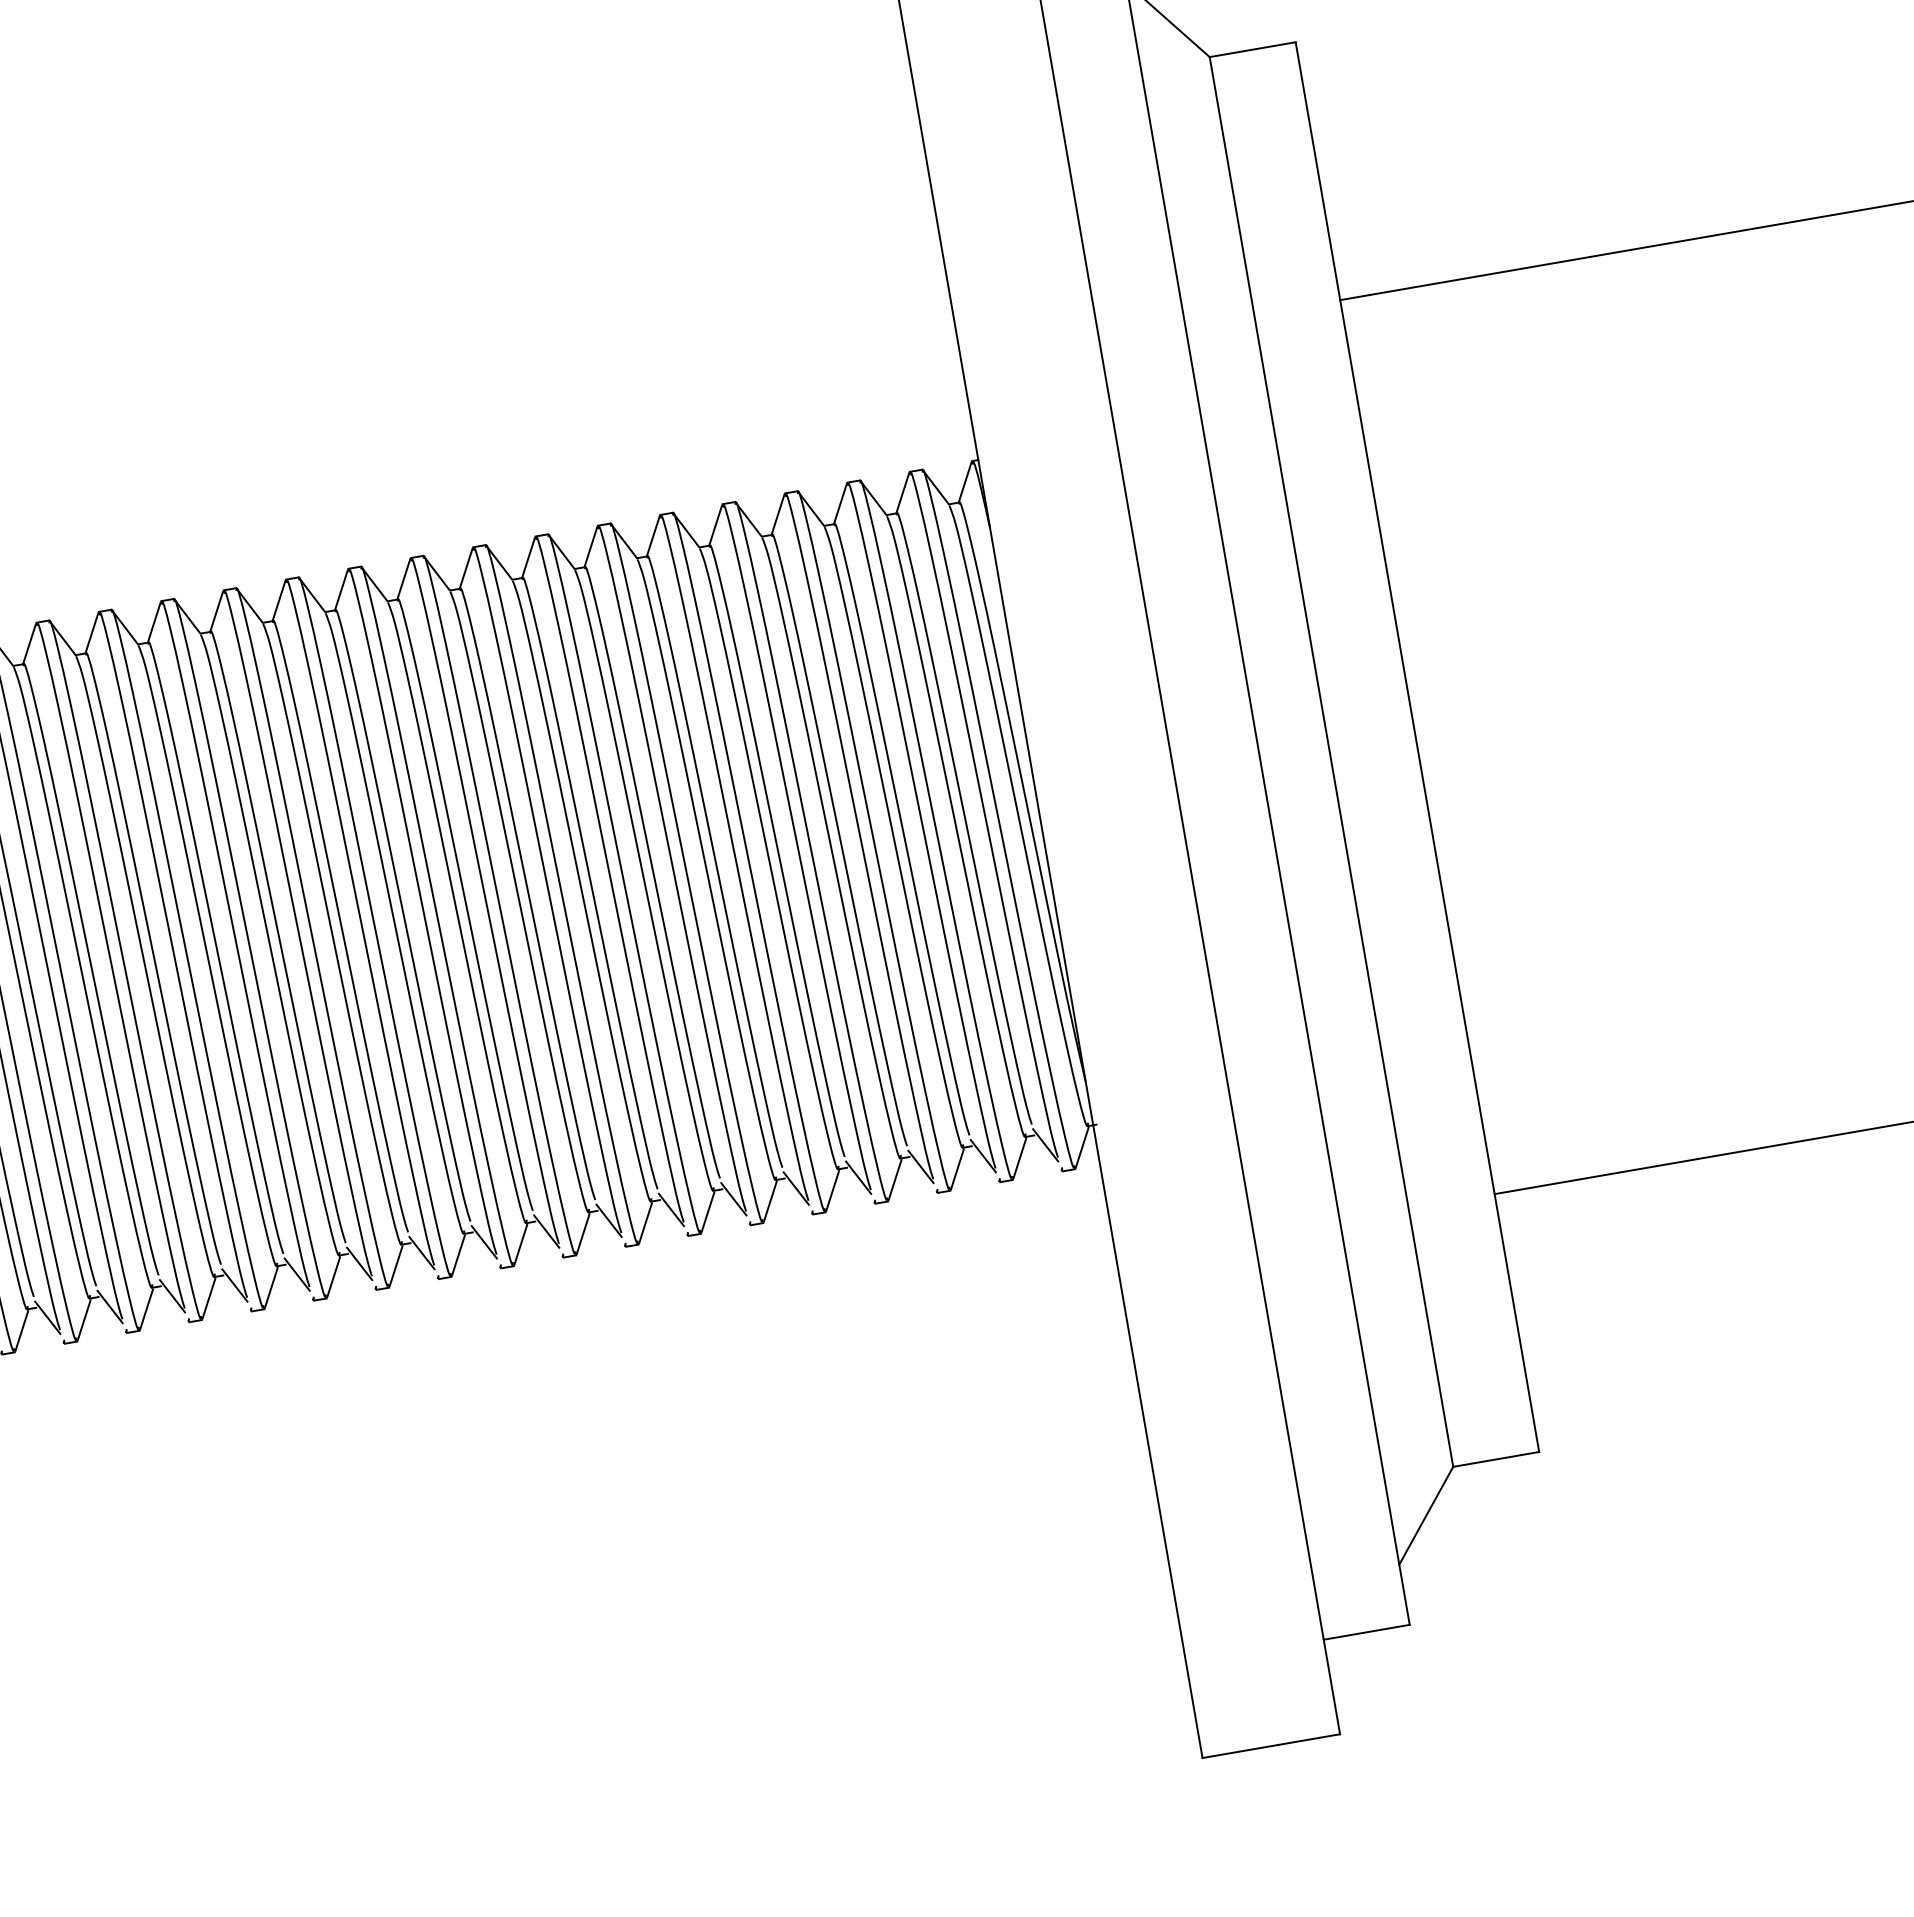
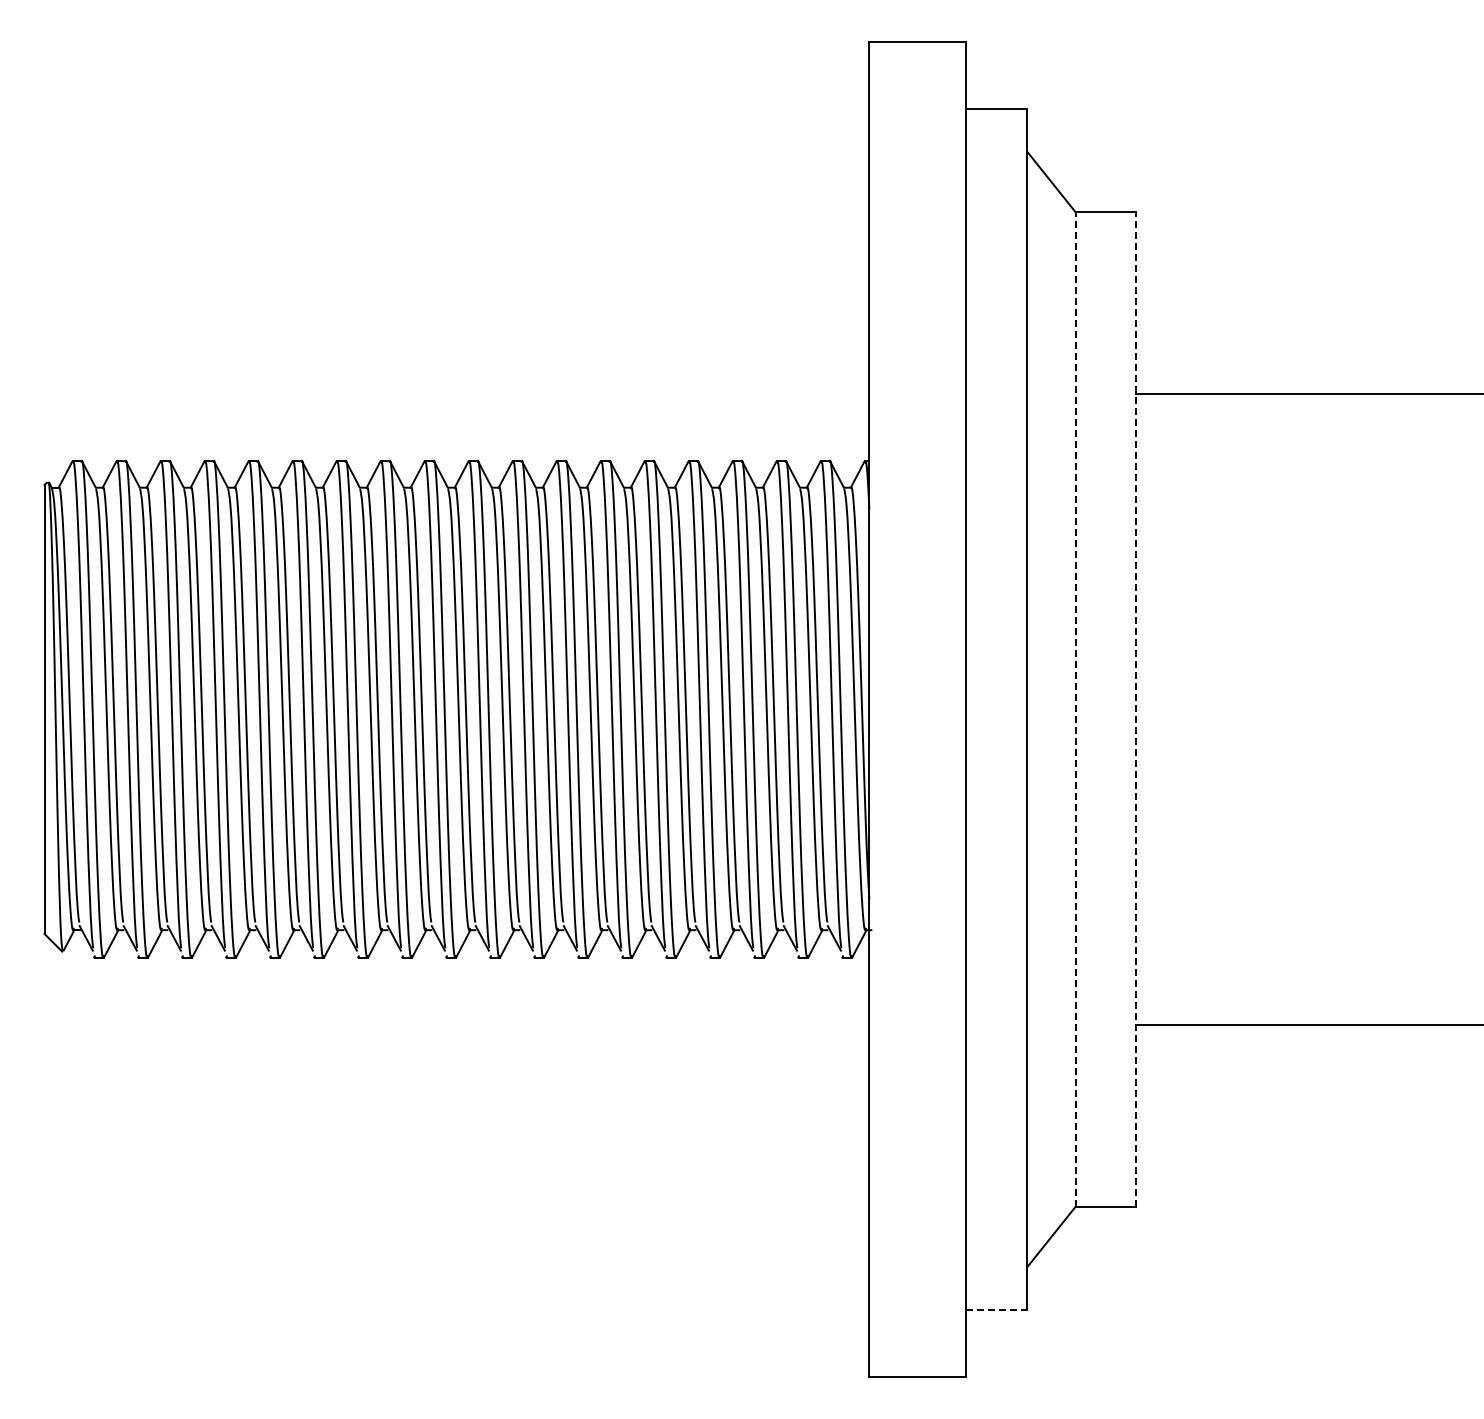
line: (1417, 747) -> (1136, 709), solid -> dashed
line: (1331, 762) -> (1075, 709), solid -> dashed
line: (1367, 1631) -> (997, 1309), solid -> dashed

